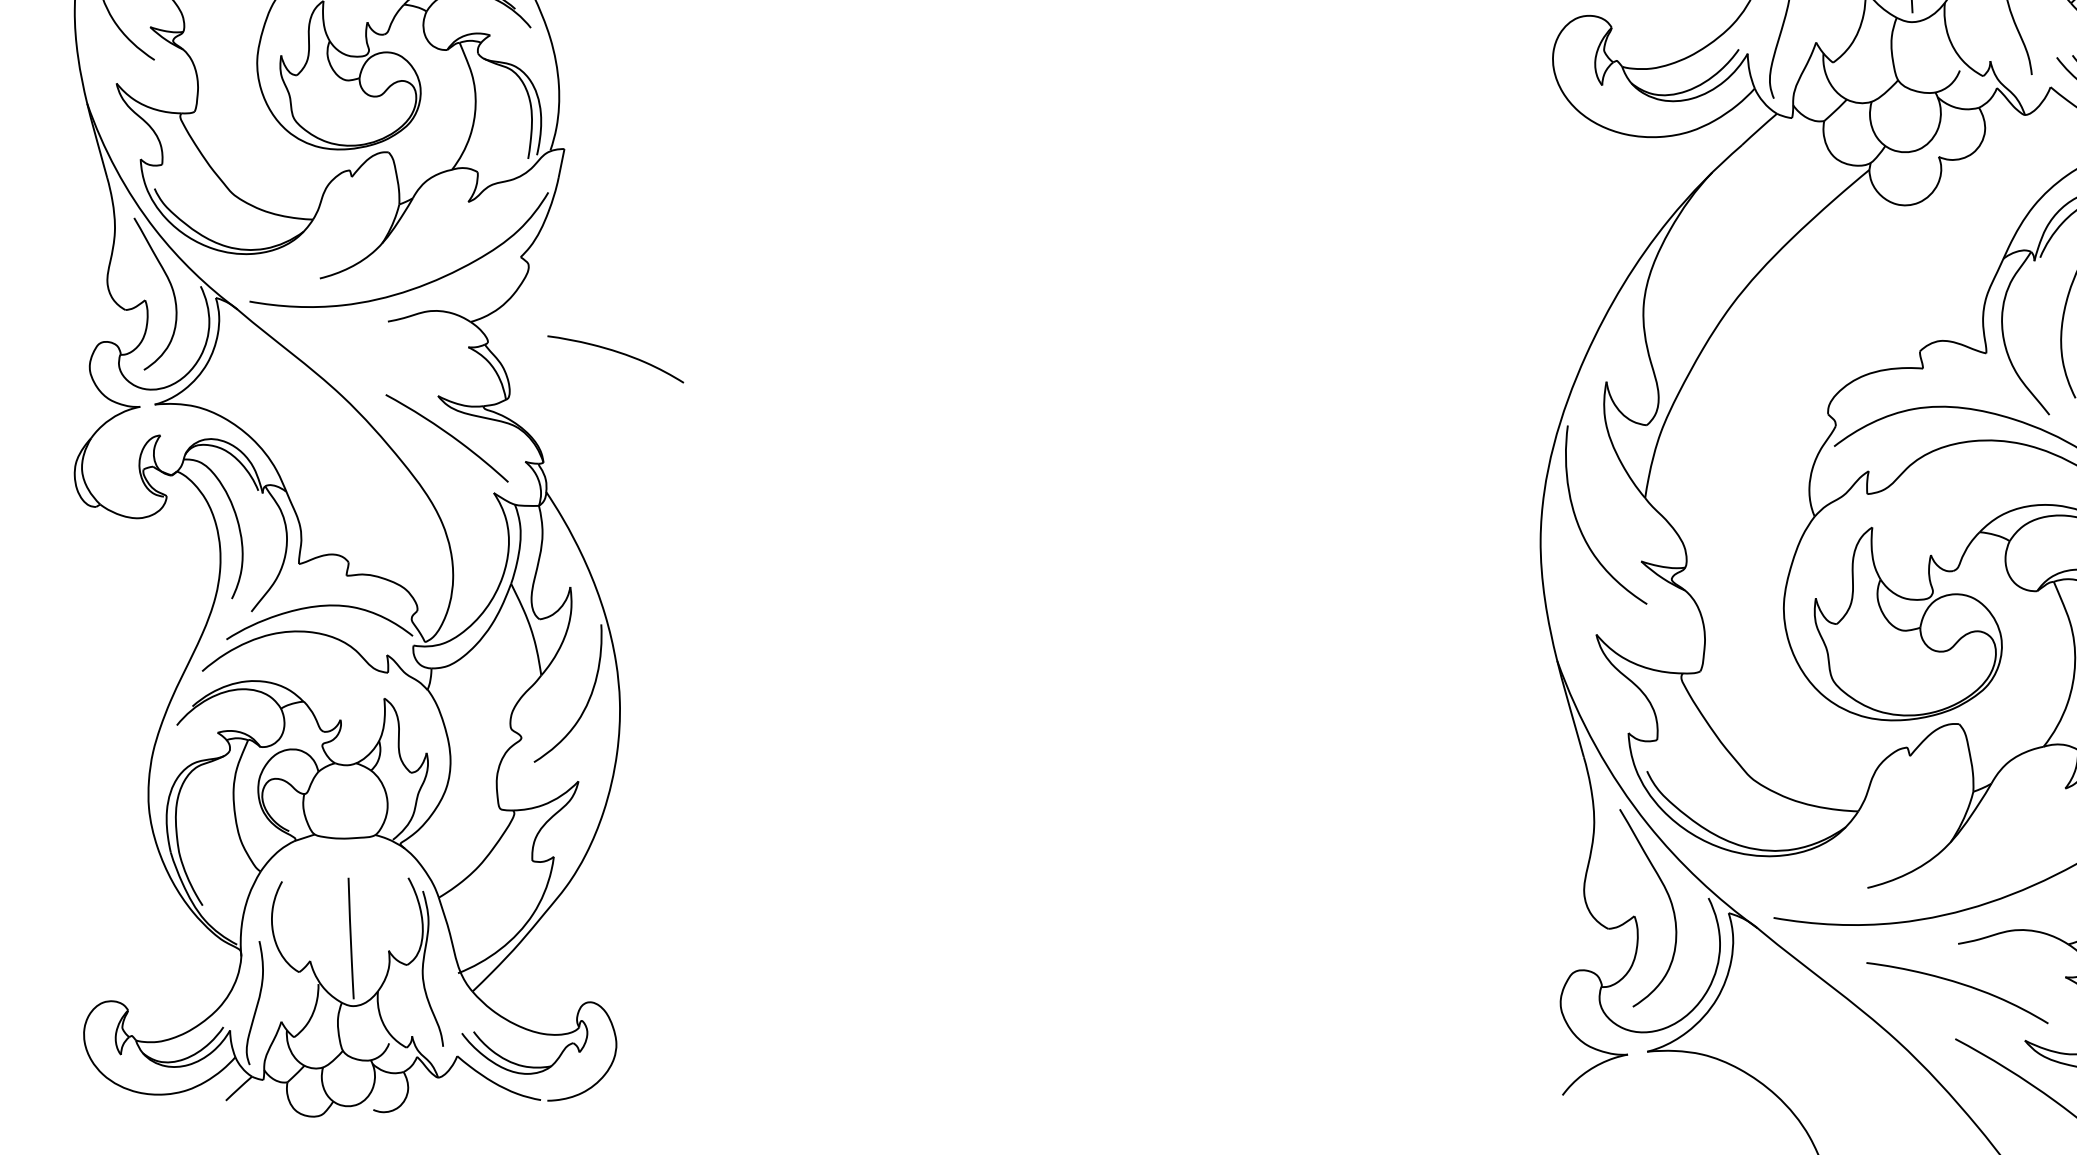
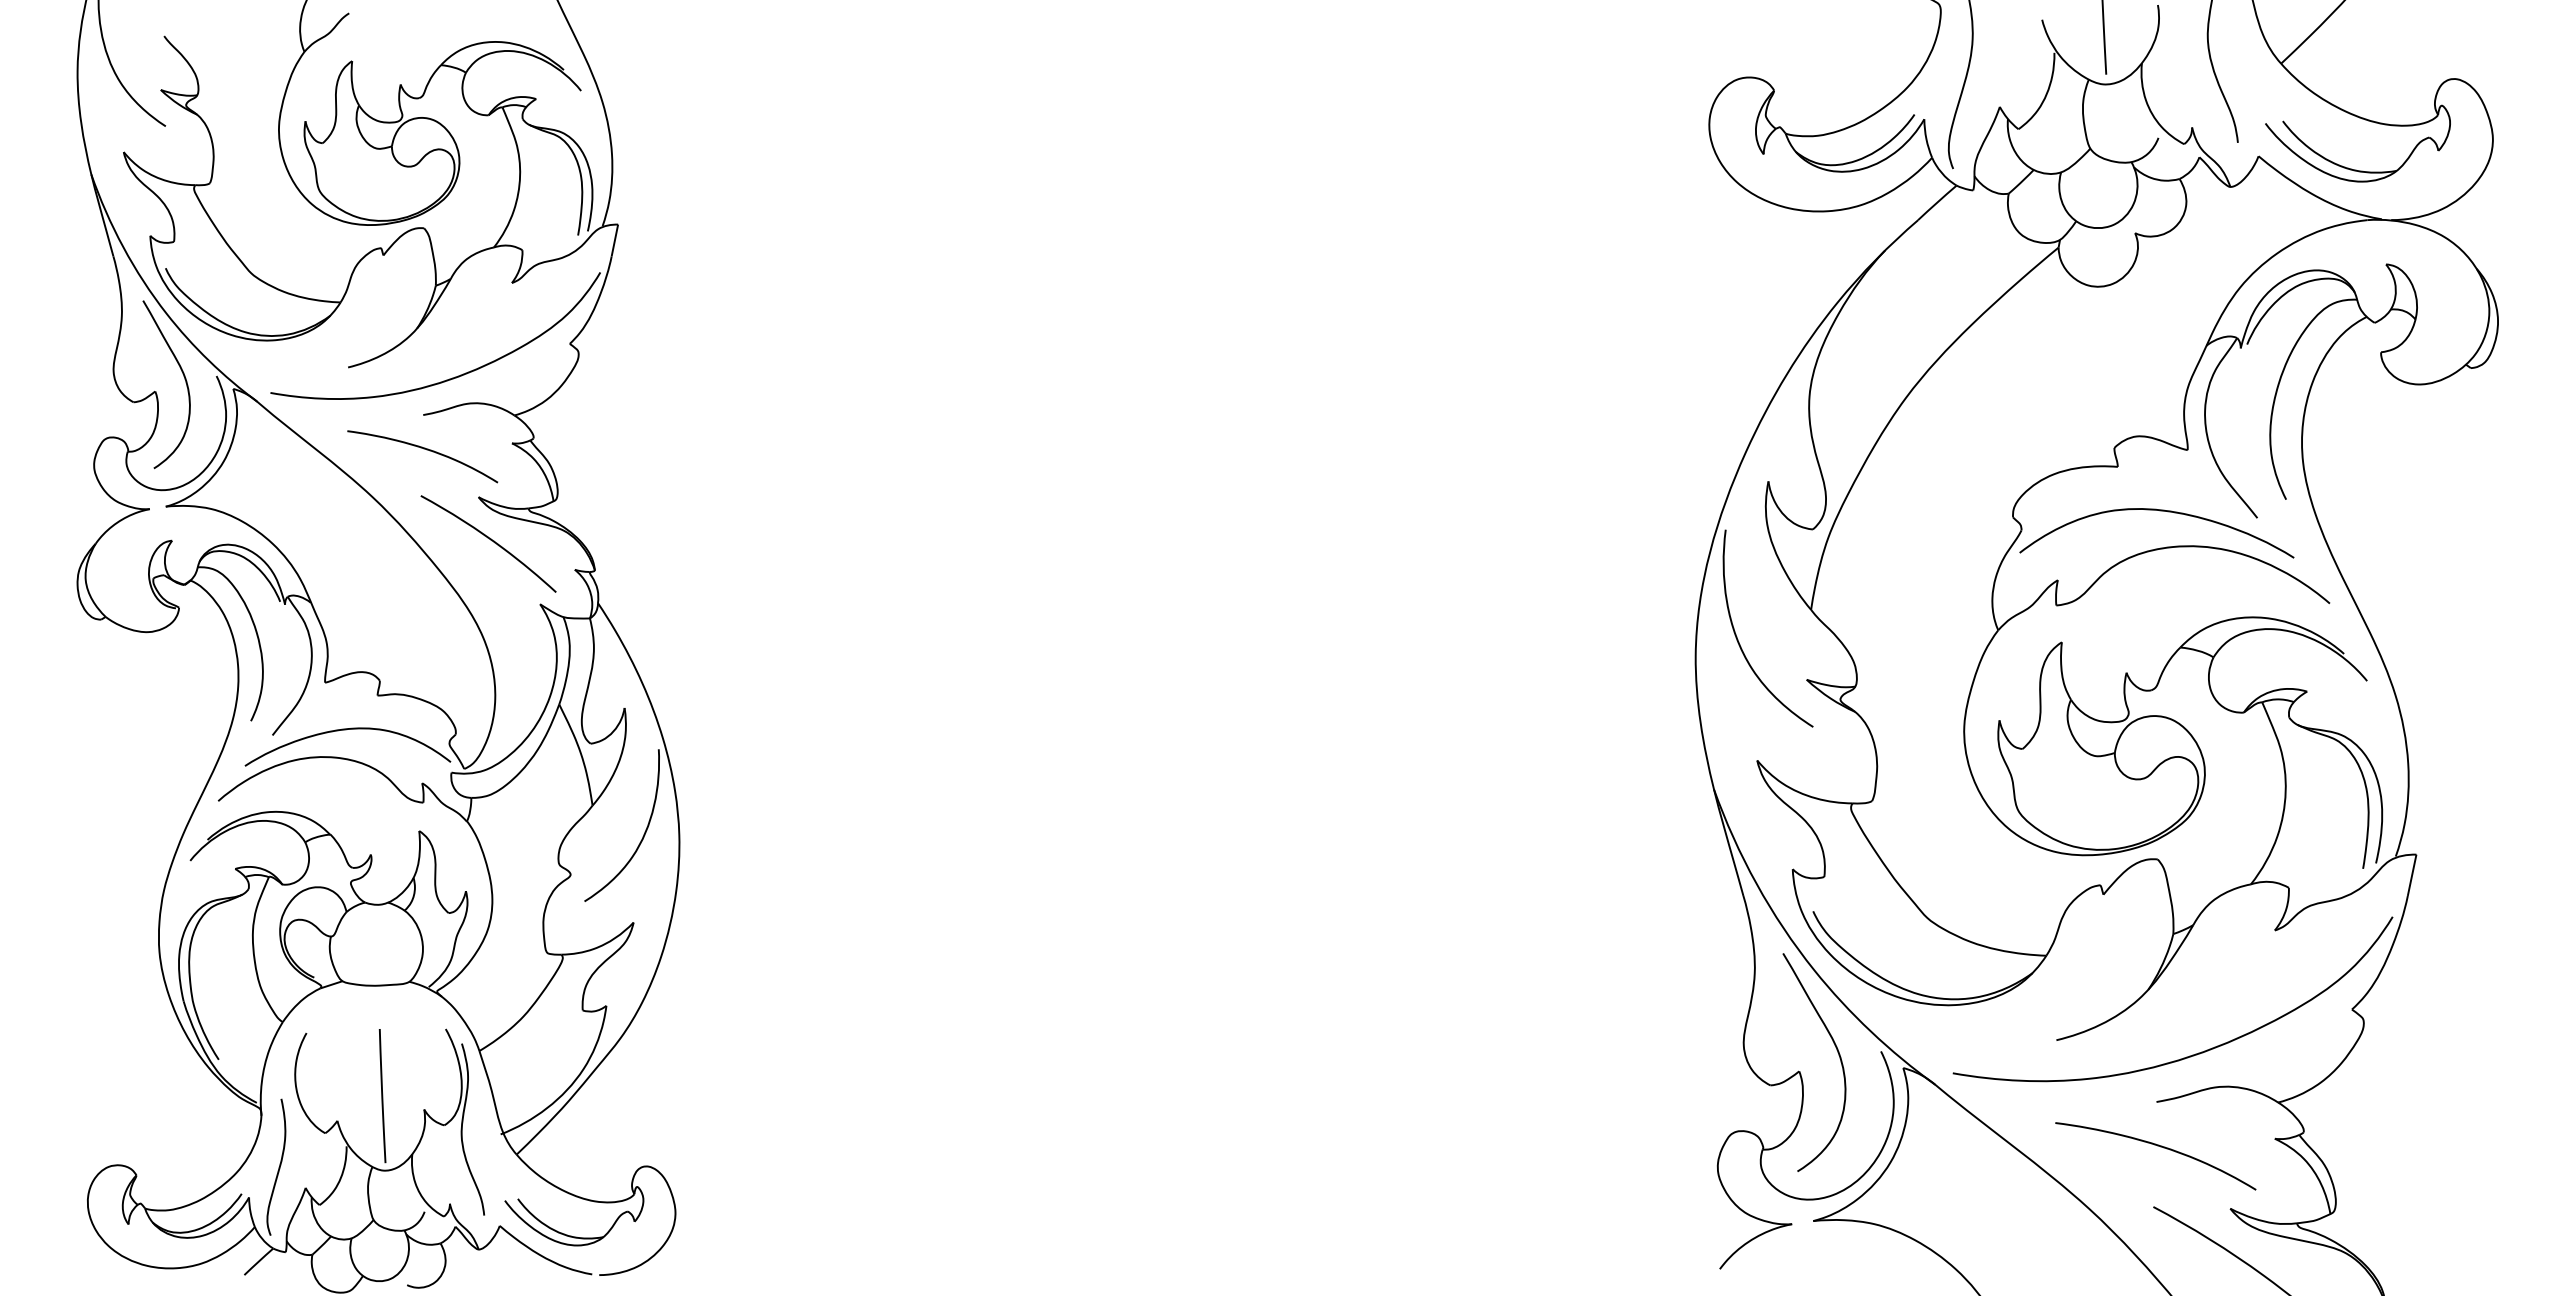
curve: (616, 352) -> (423, 449), moved

